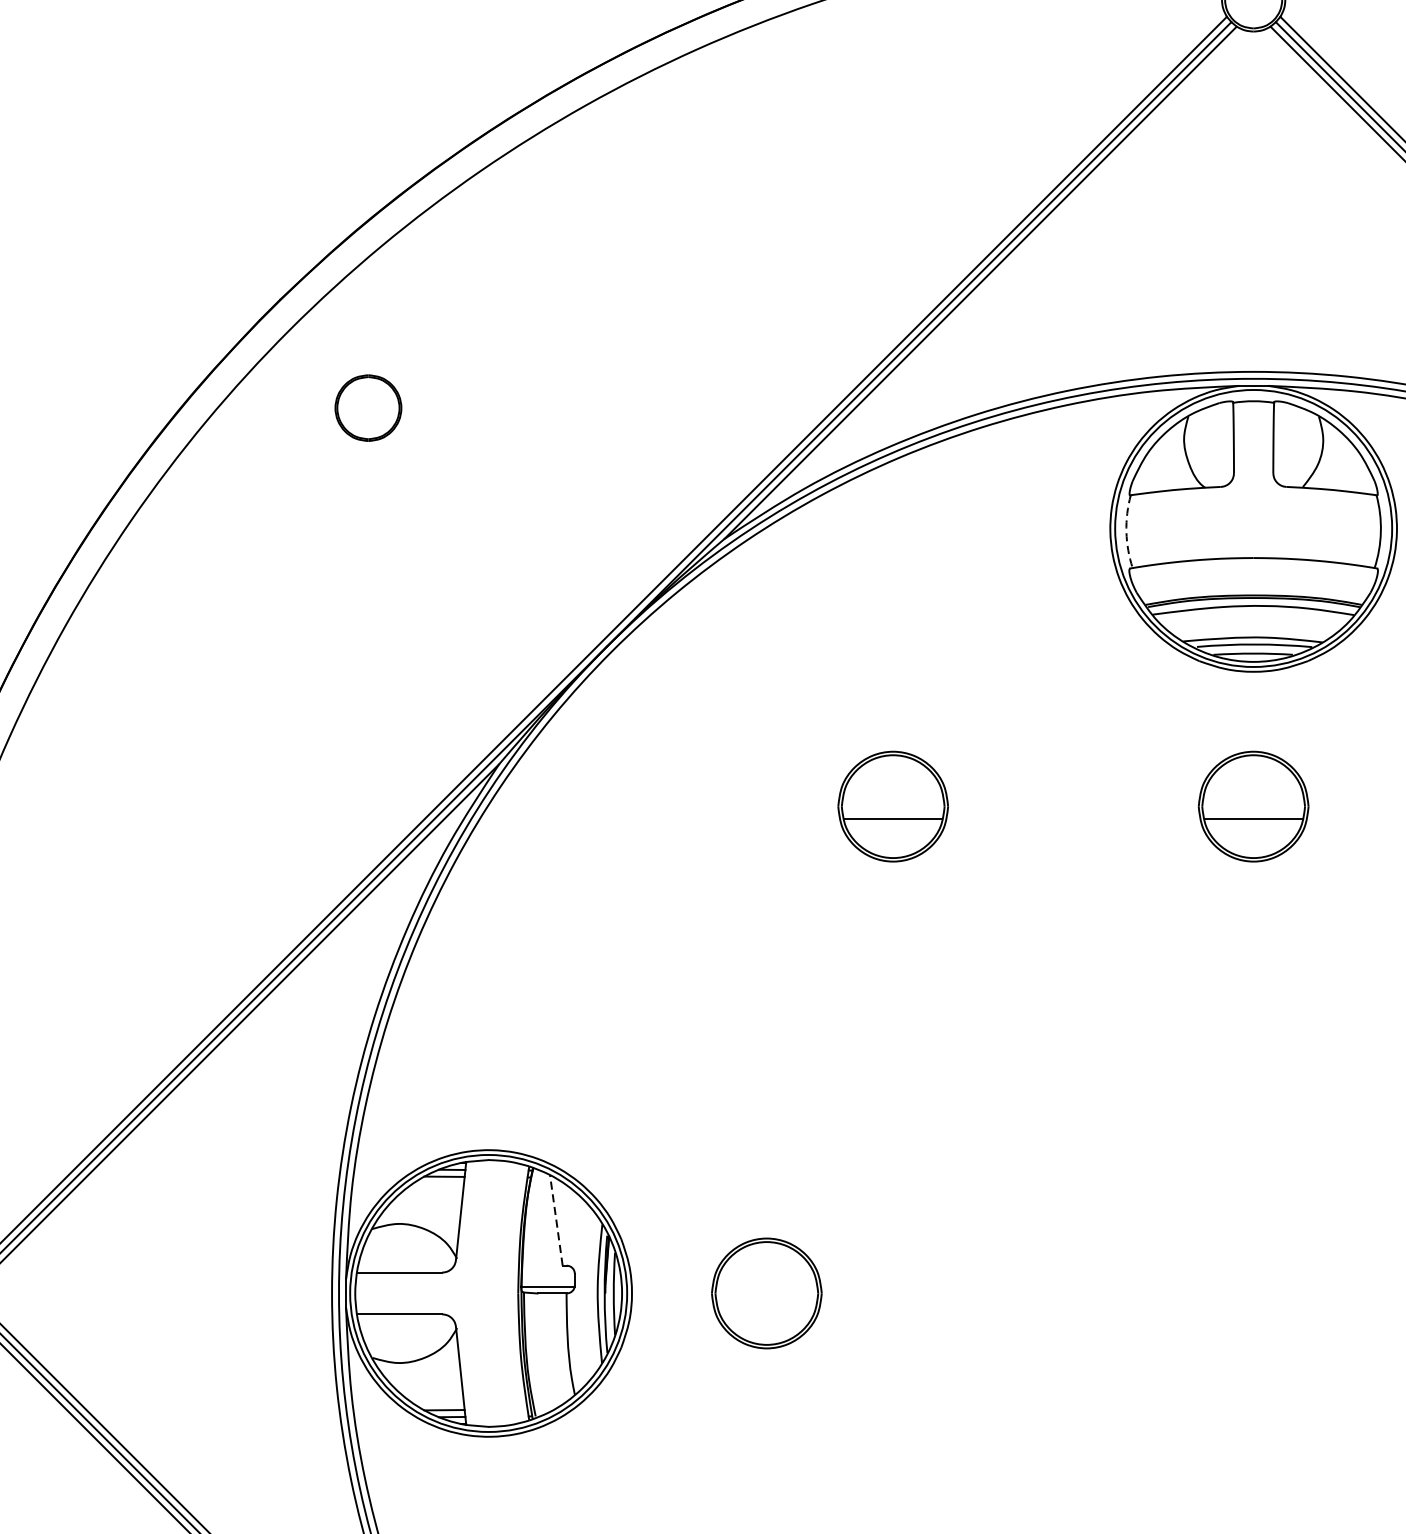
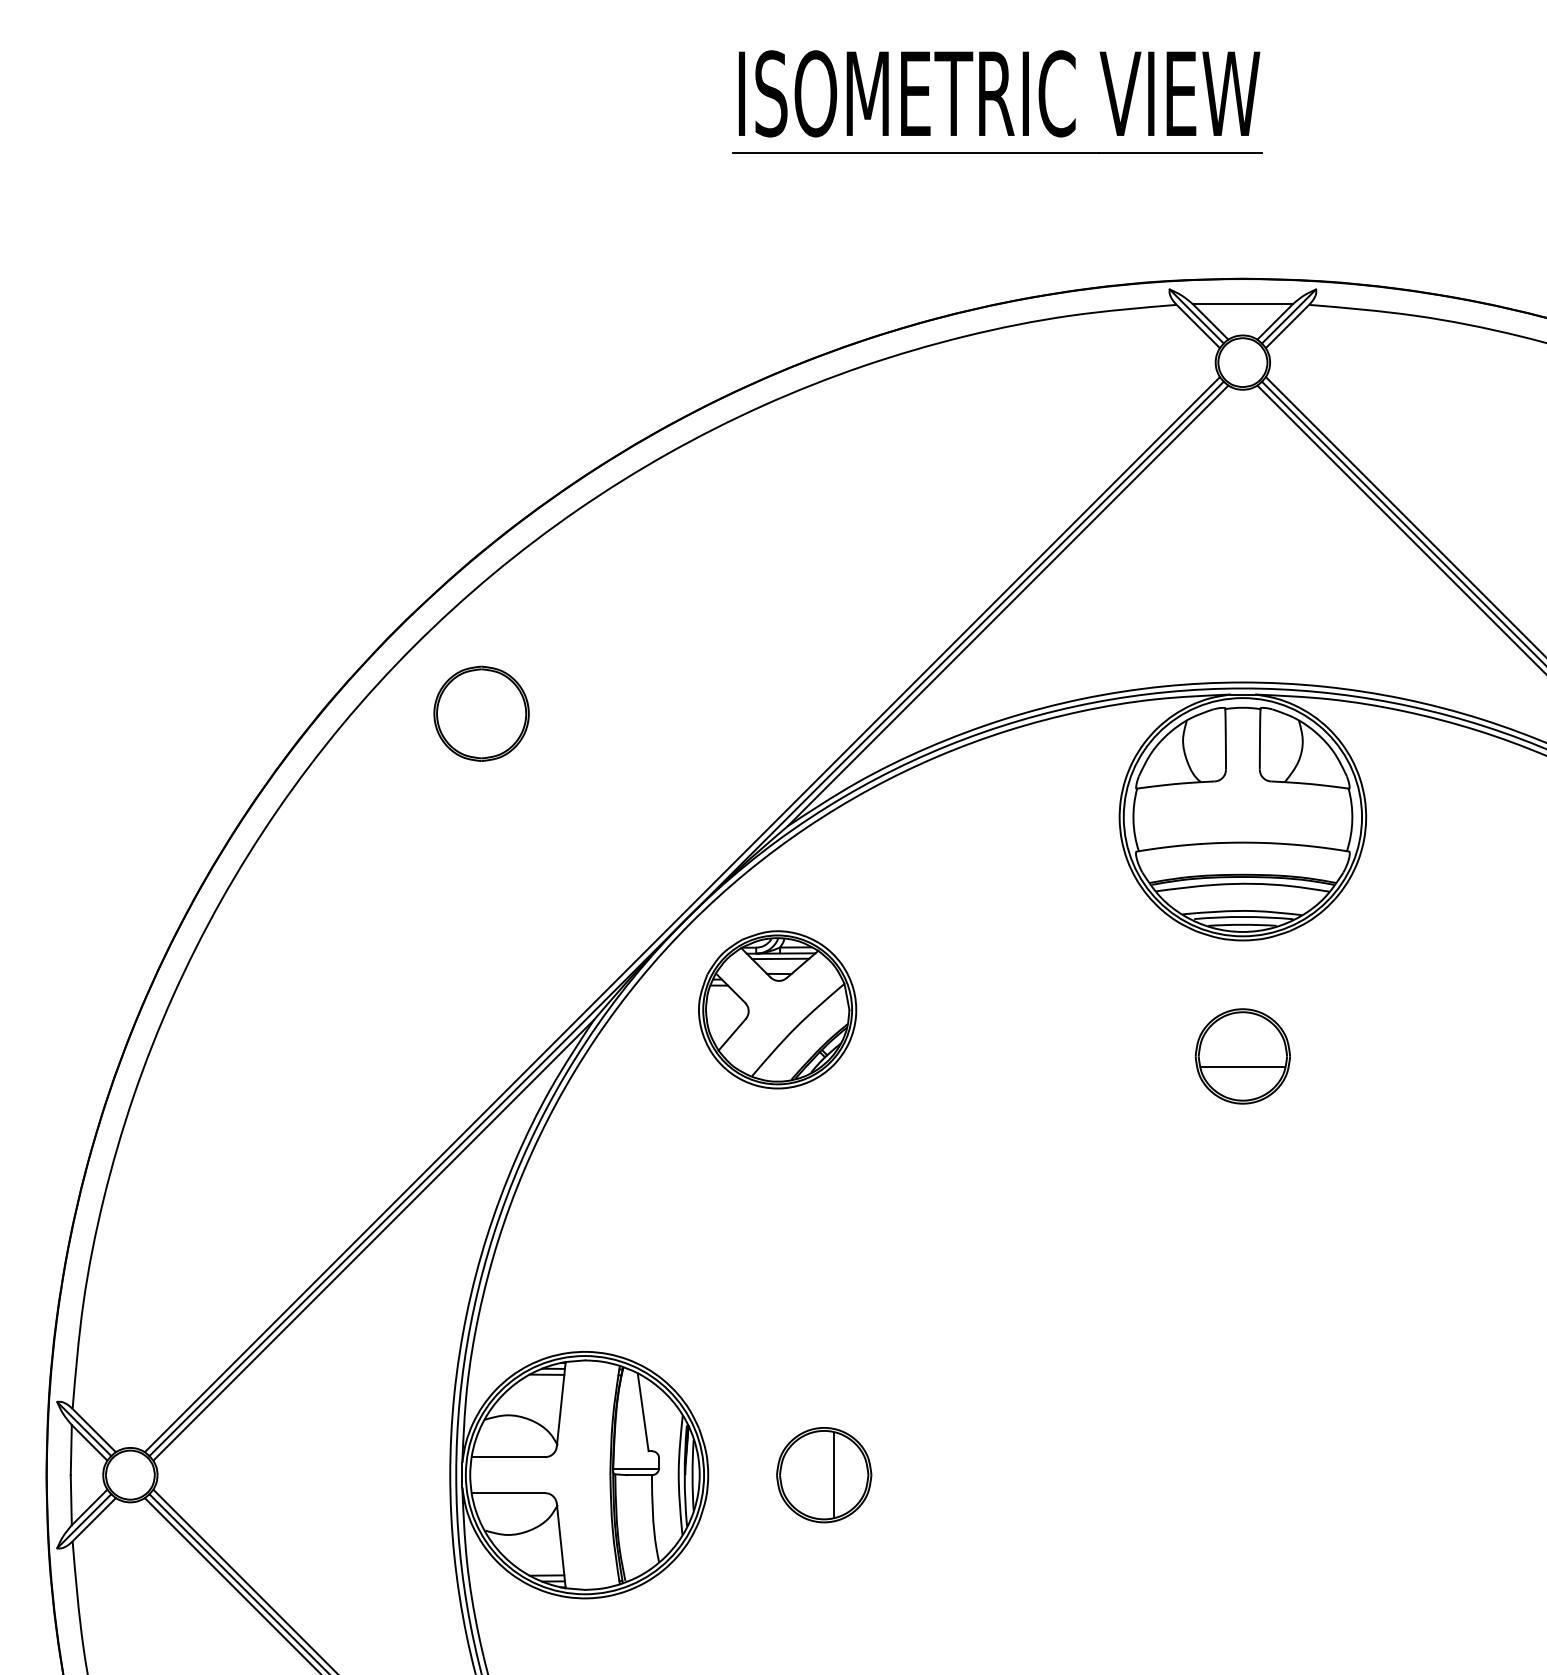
part: (368, 407) -> (481, 713), size x1.67
arc: (1126, 532) -> (1133, 820), dashed -> solid
part: (712, 752) -> (777, 1009), added
part: (892, 806) -> (932, 1056), removed
line: (556, 1219) -> (643, 1411), dashed -> solid
line: (778, 1292) -> (834, 1474), added

